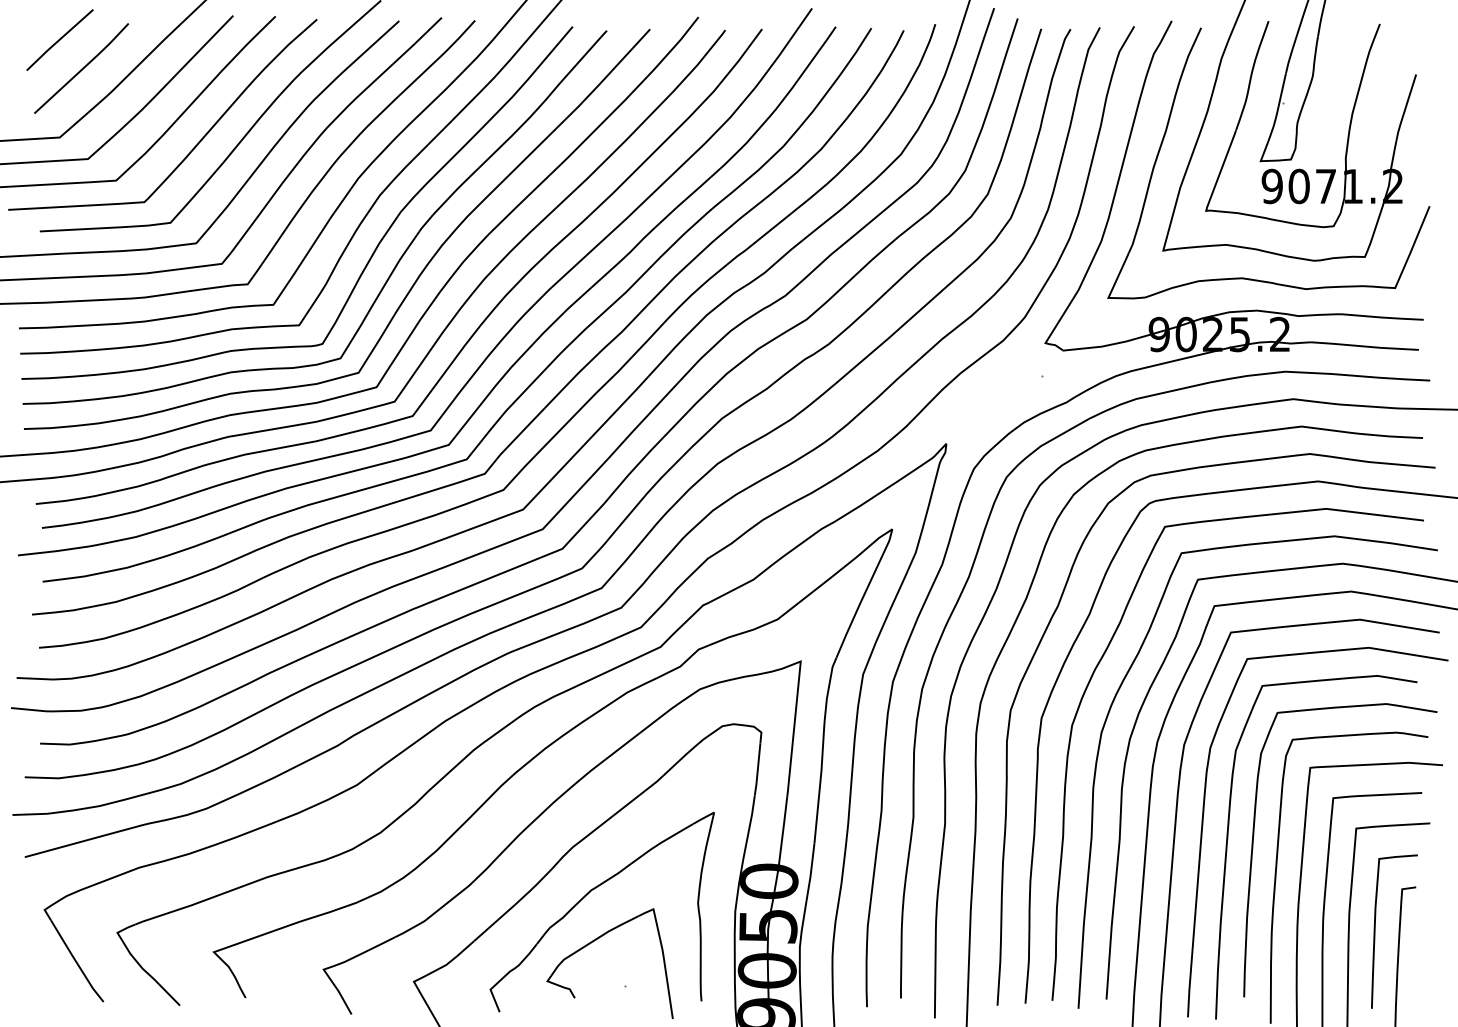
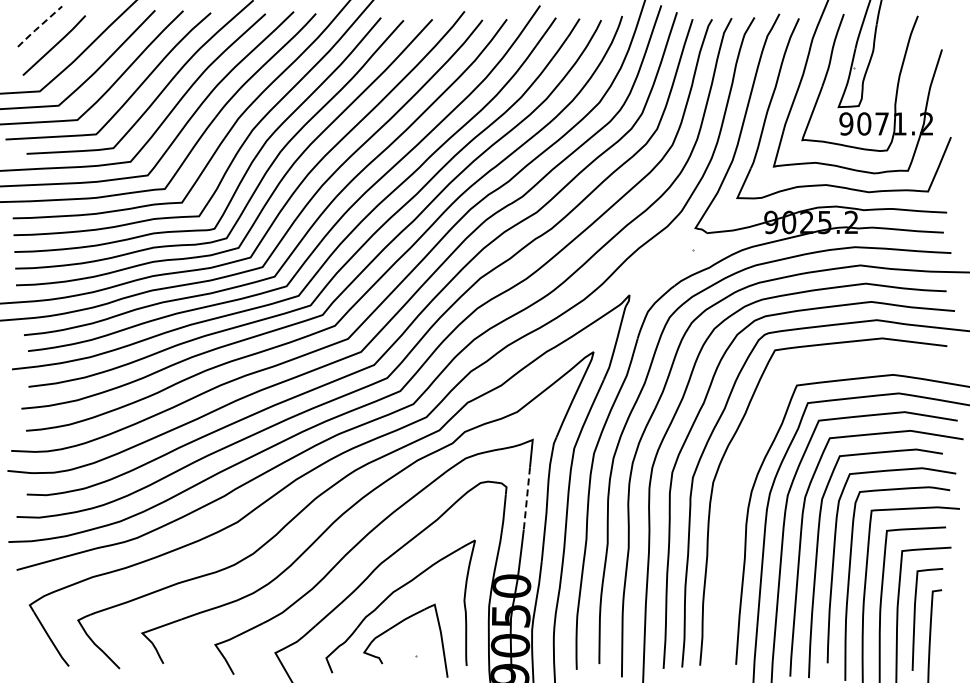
line: (59, 39) -> (39, 26), solid -> dashed
curve: (1107, 722) -> (736, 480), removed
line: (791, 751) -> (526, 499), solid -> dashed

